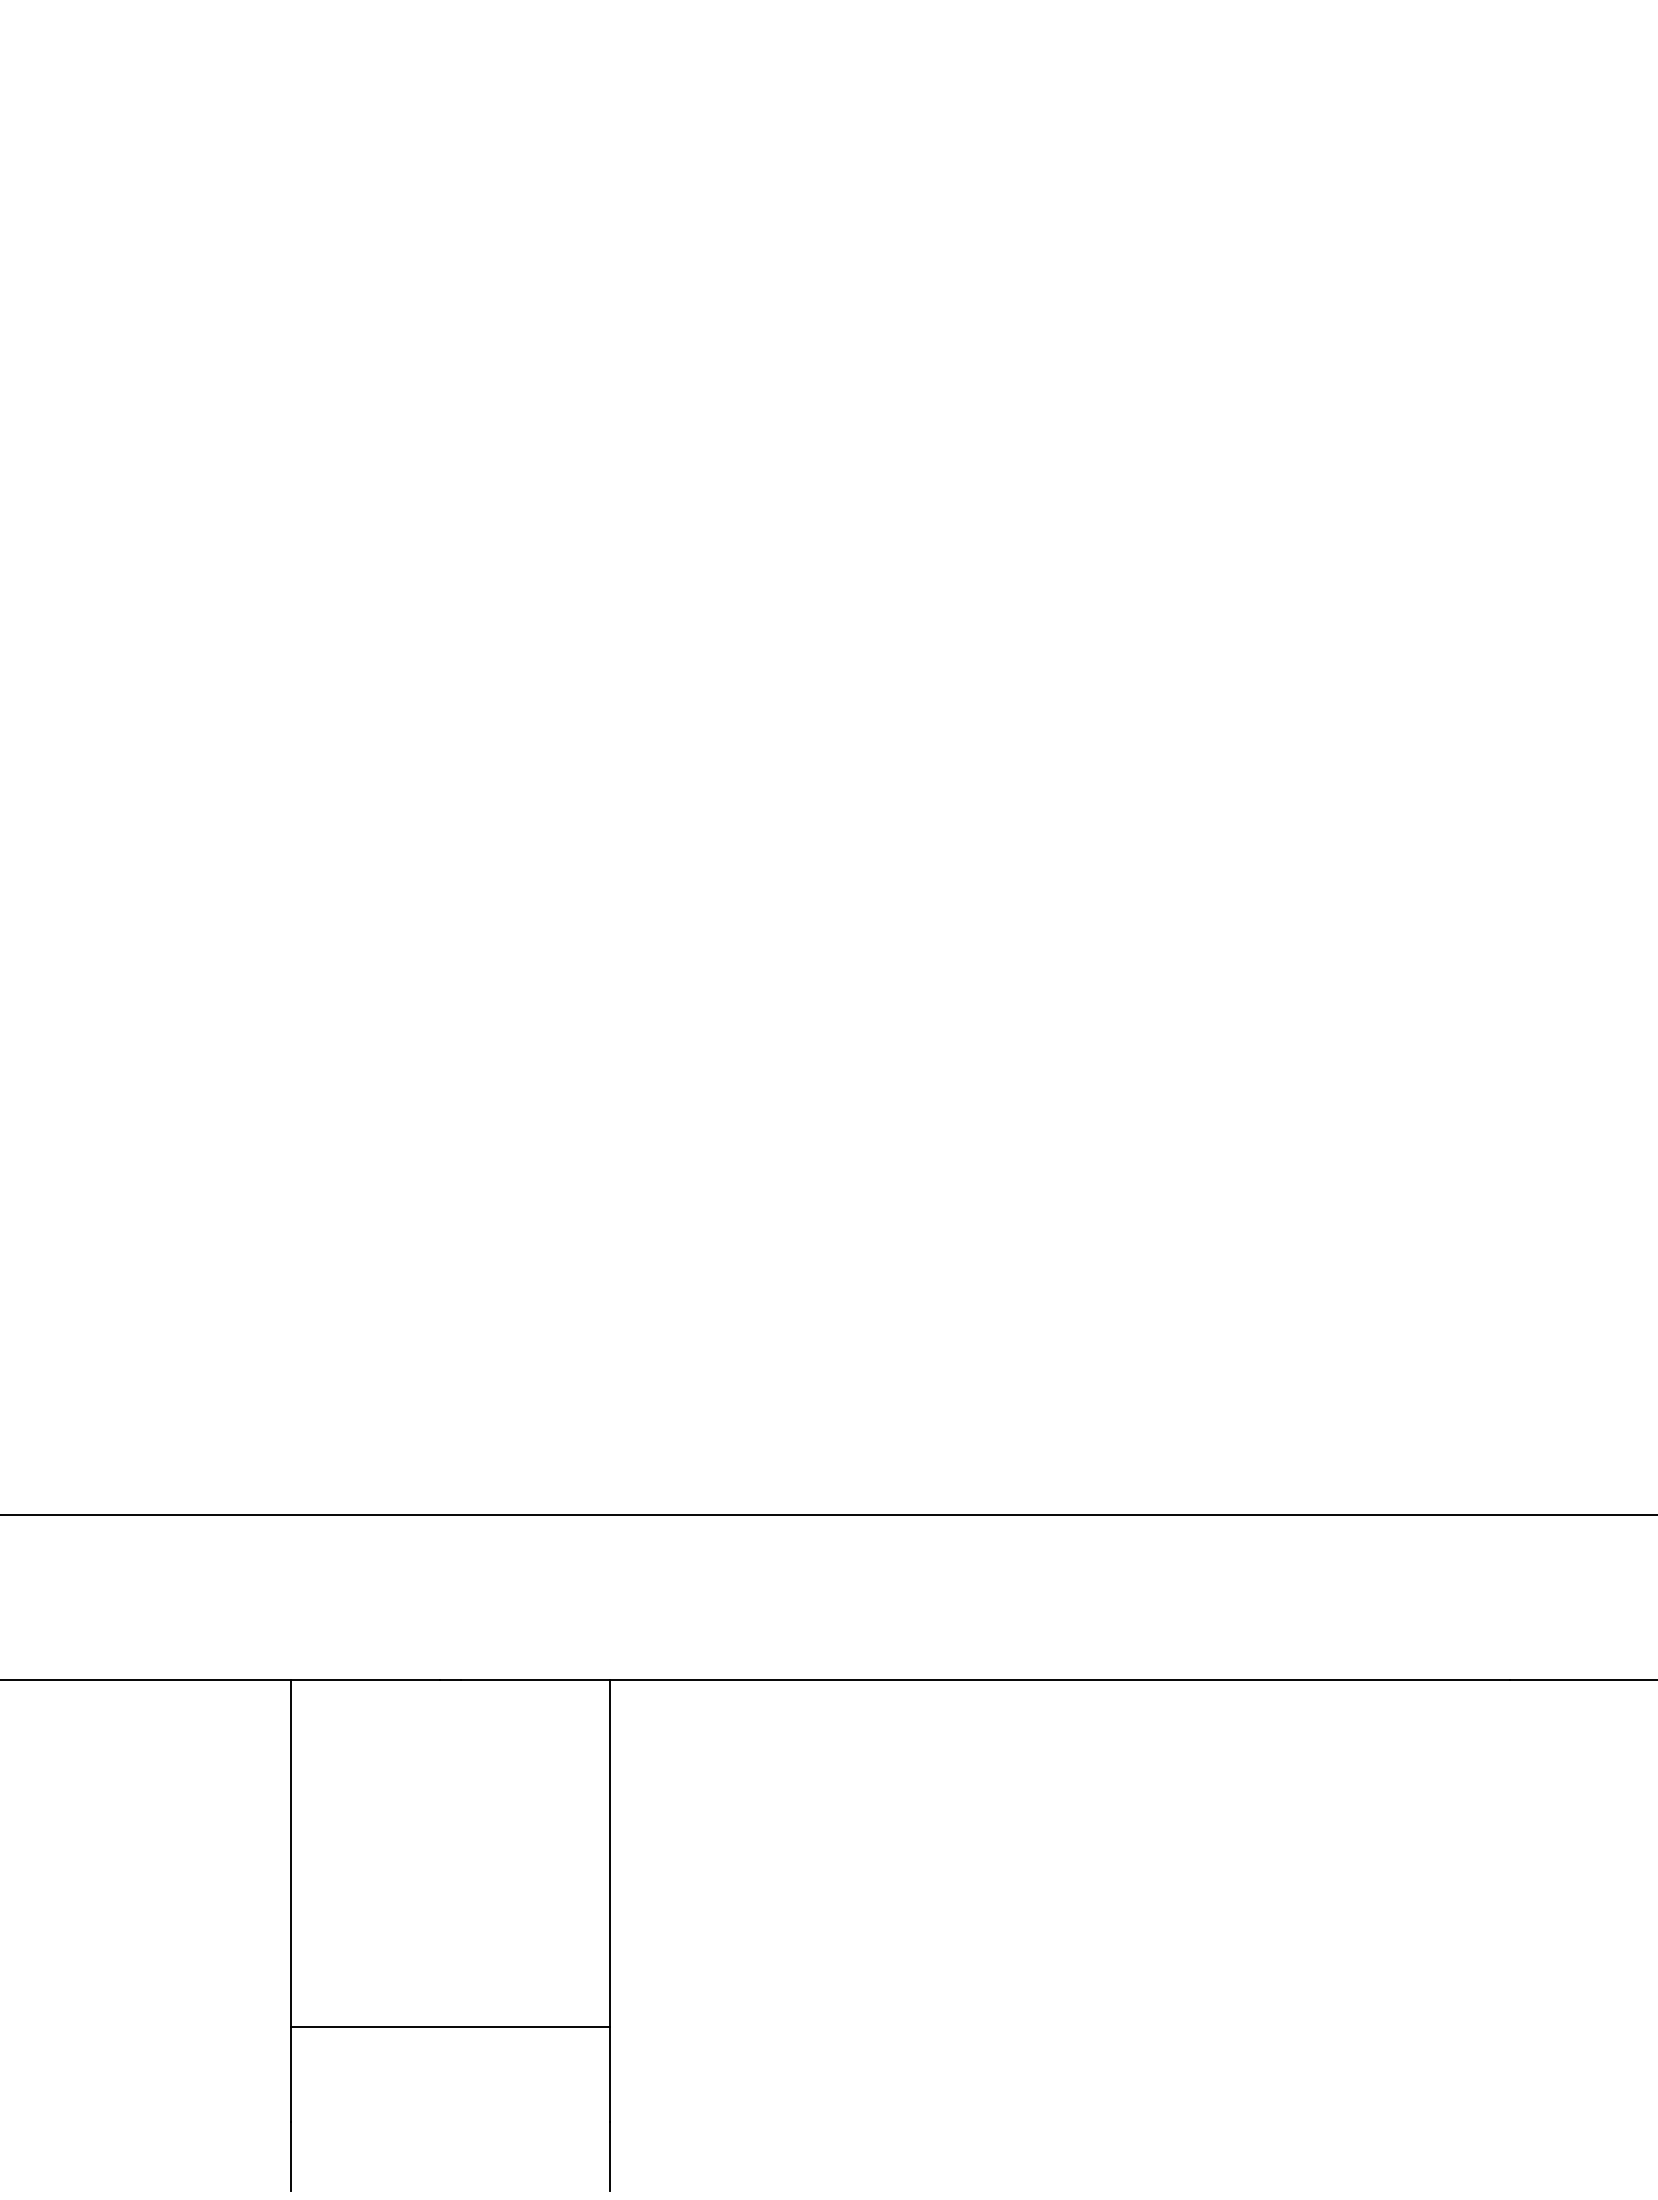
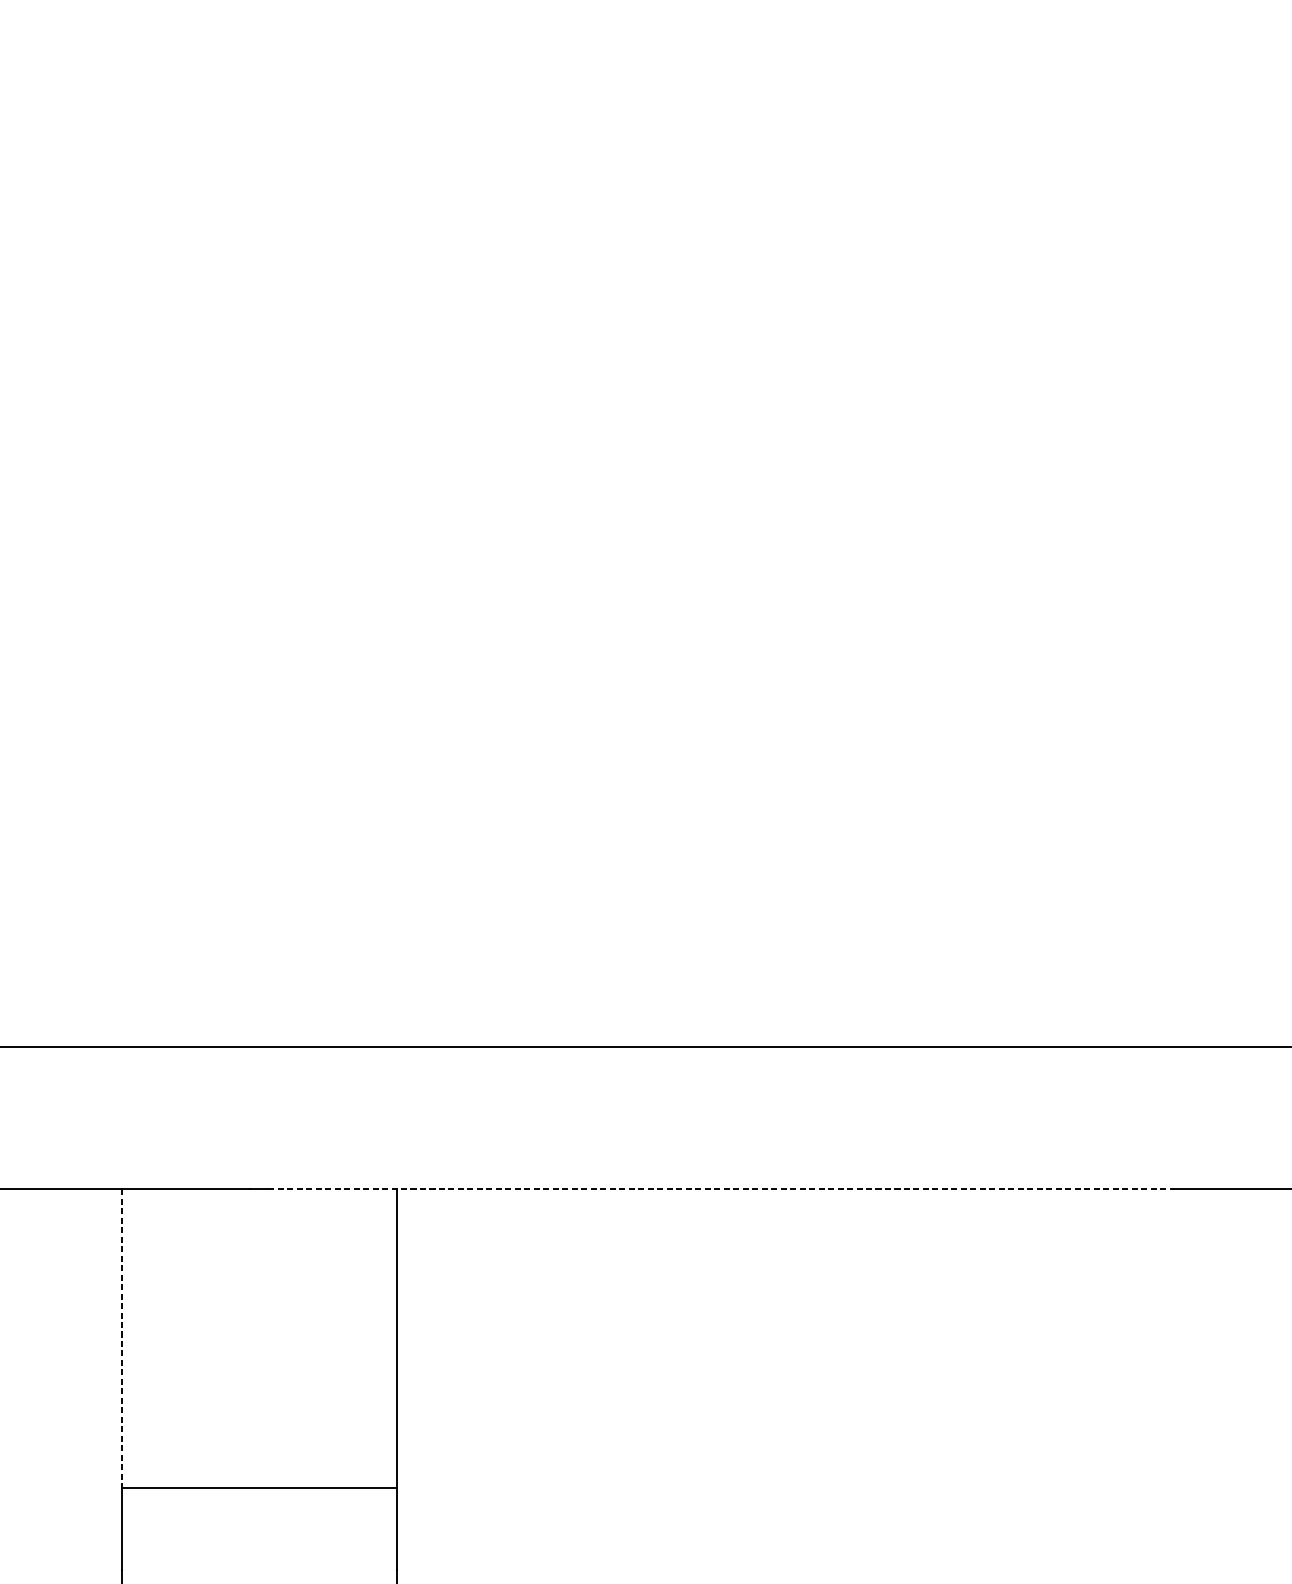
line: (985, 1680) -> (720, 1189), solid -> dashed
line: (291, 1854) -> (122, 1339), solid -> dashed

